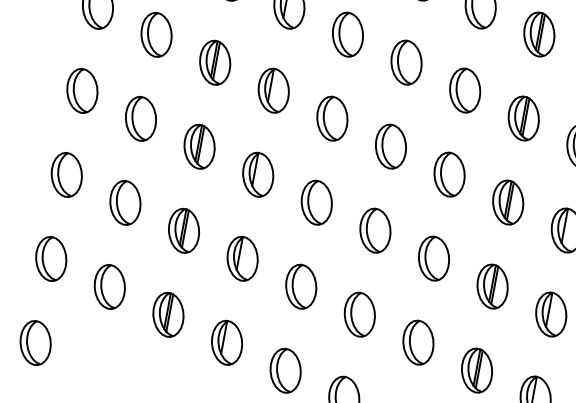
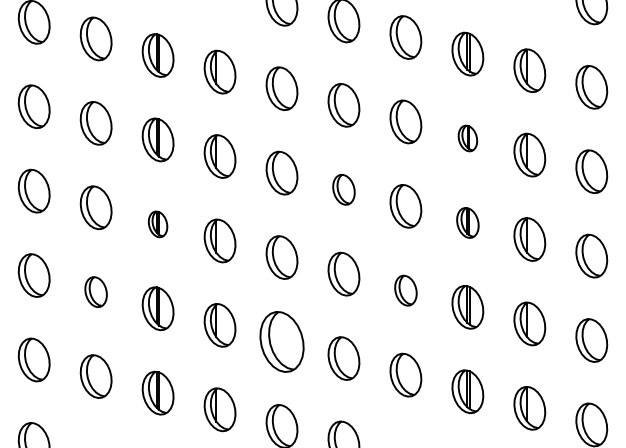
part: (523, 118) -> (467, 138), size x0.6
part: (198, 146) -> (157, 224), size x0.6
part: (390, 146) -> (343, 189), size x0.7
part: (124, 202) -> (95, 291), size x0.7
part: (507, 202) -> (467, 222), size x0.7
part: (433, 258) -> (405, 290), size x0.7
part: (300, 286) -> (281, 341), size x1.4

